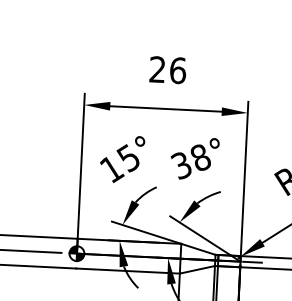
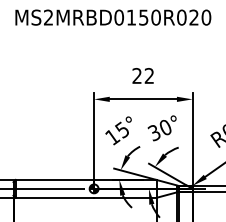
text: (178, 71) -> (149, 76), 26 -> 22
text: (200, 157) -> (165, 127), 38° -> 30°

